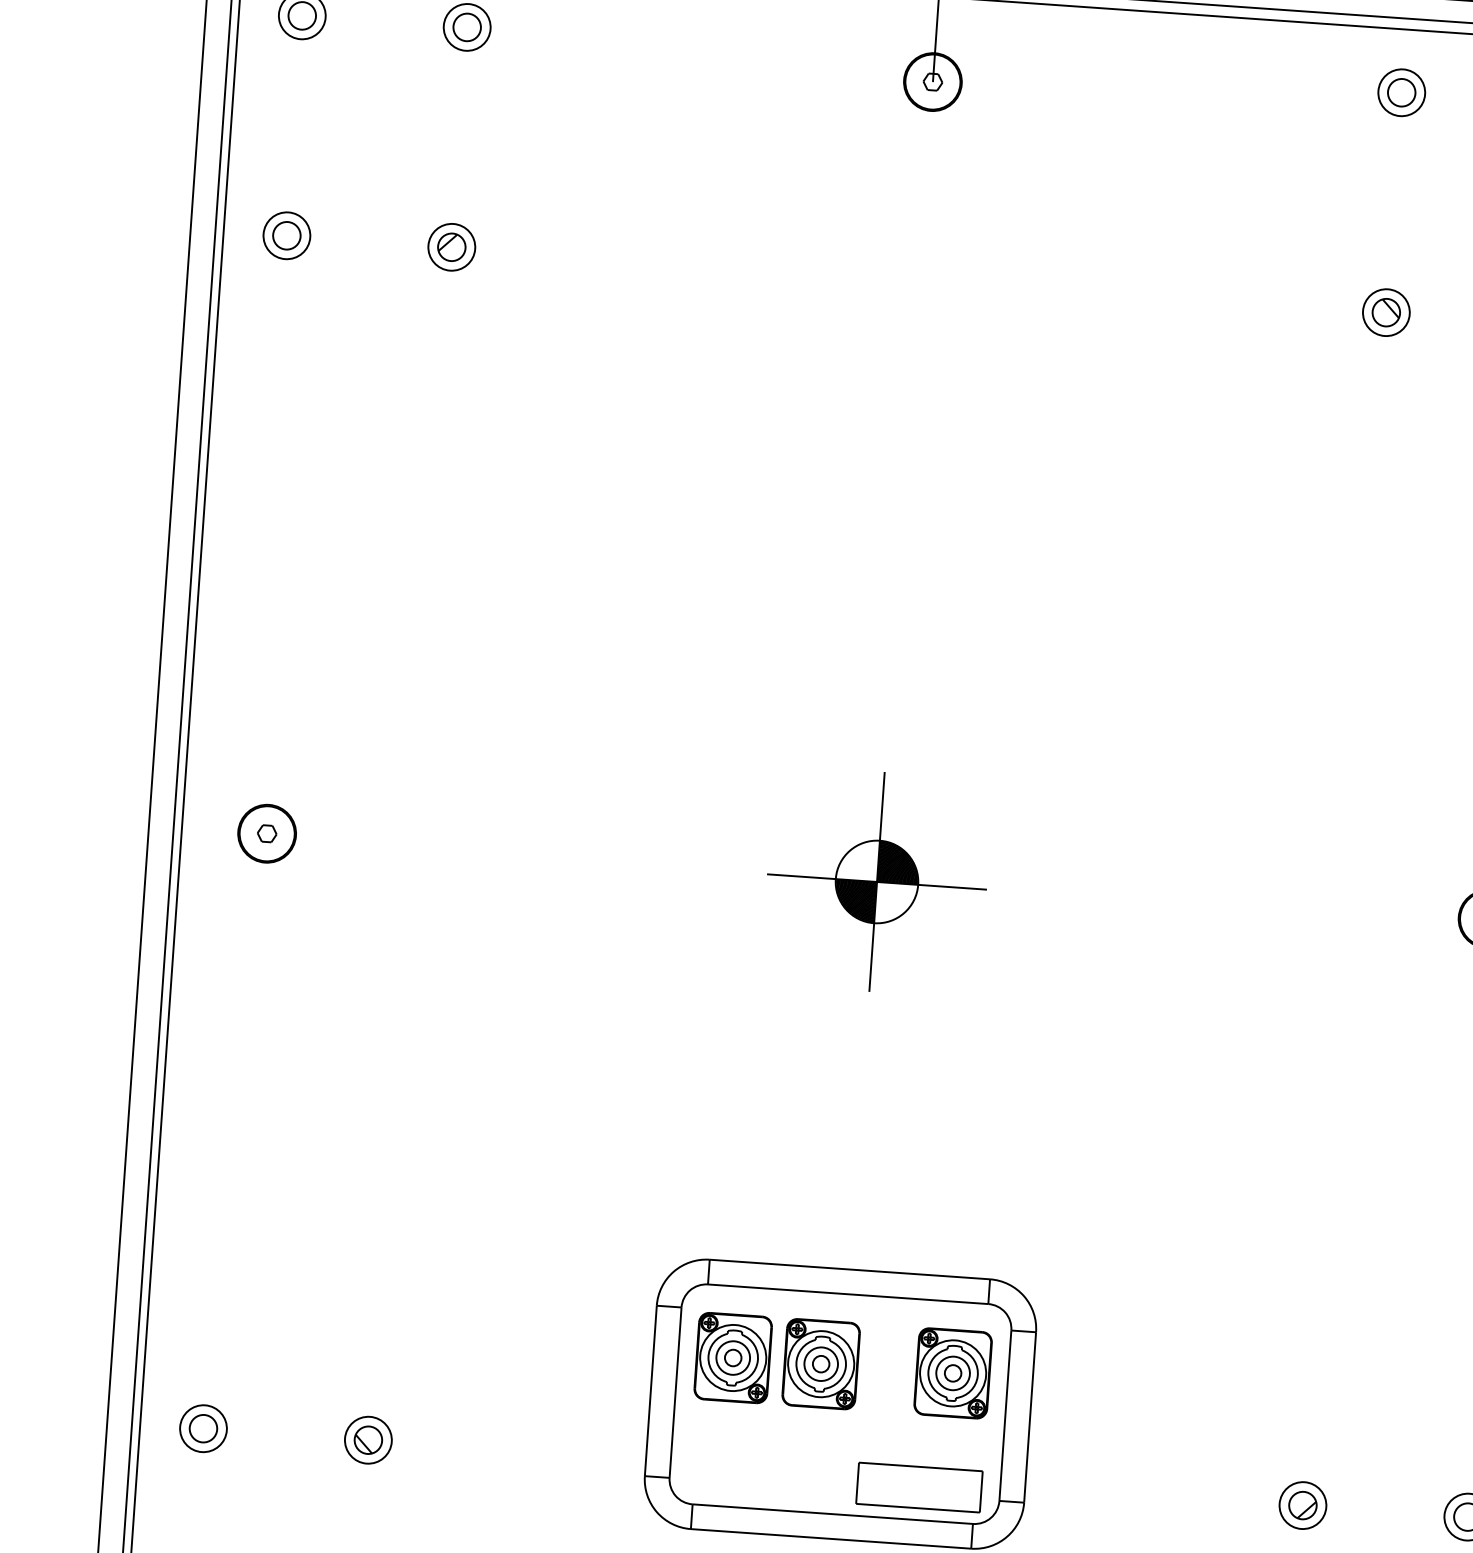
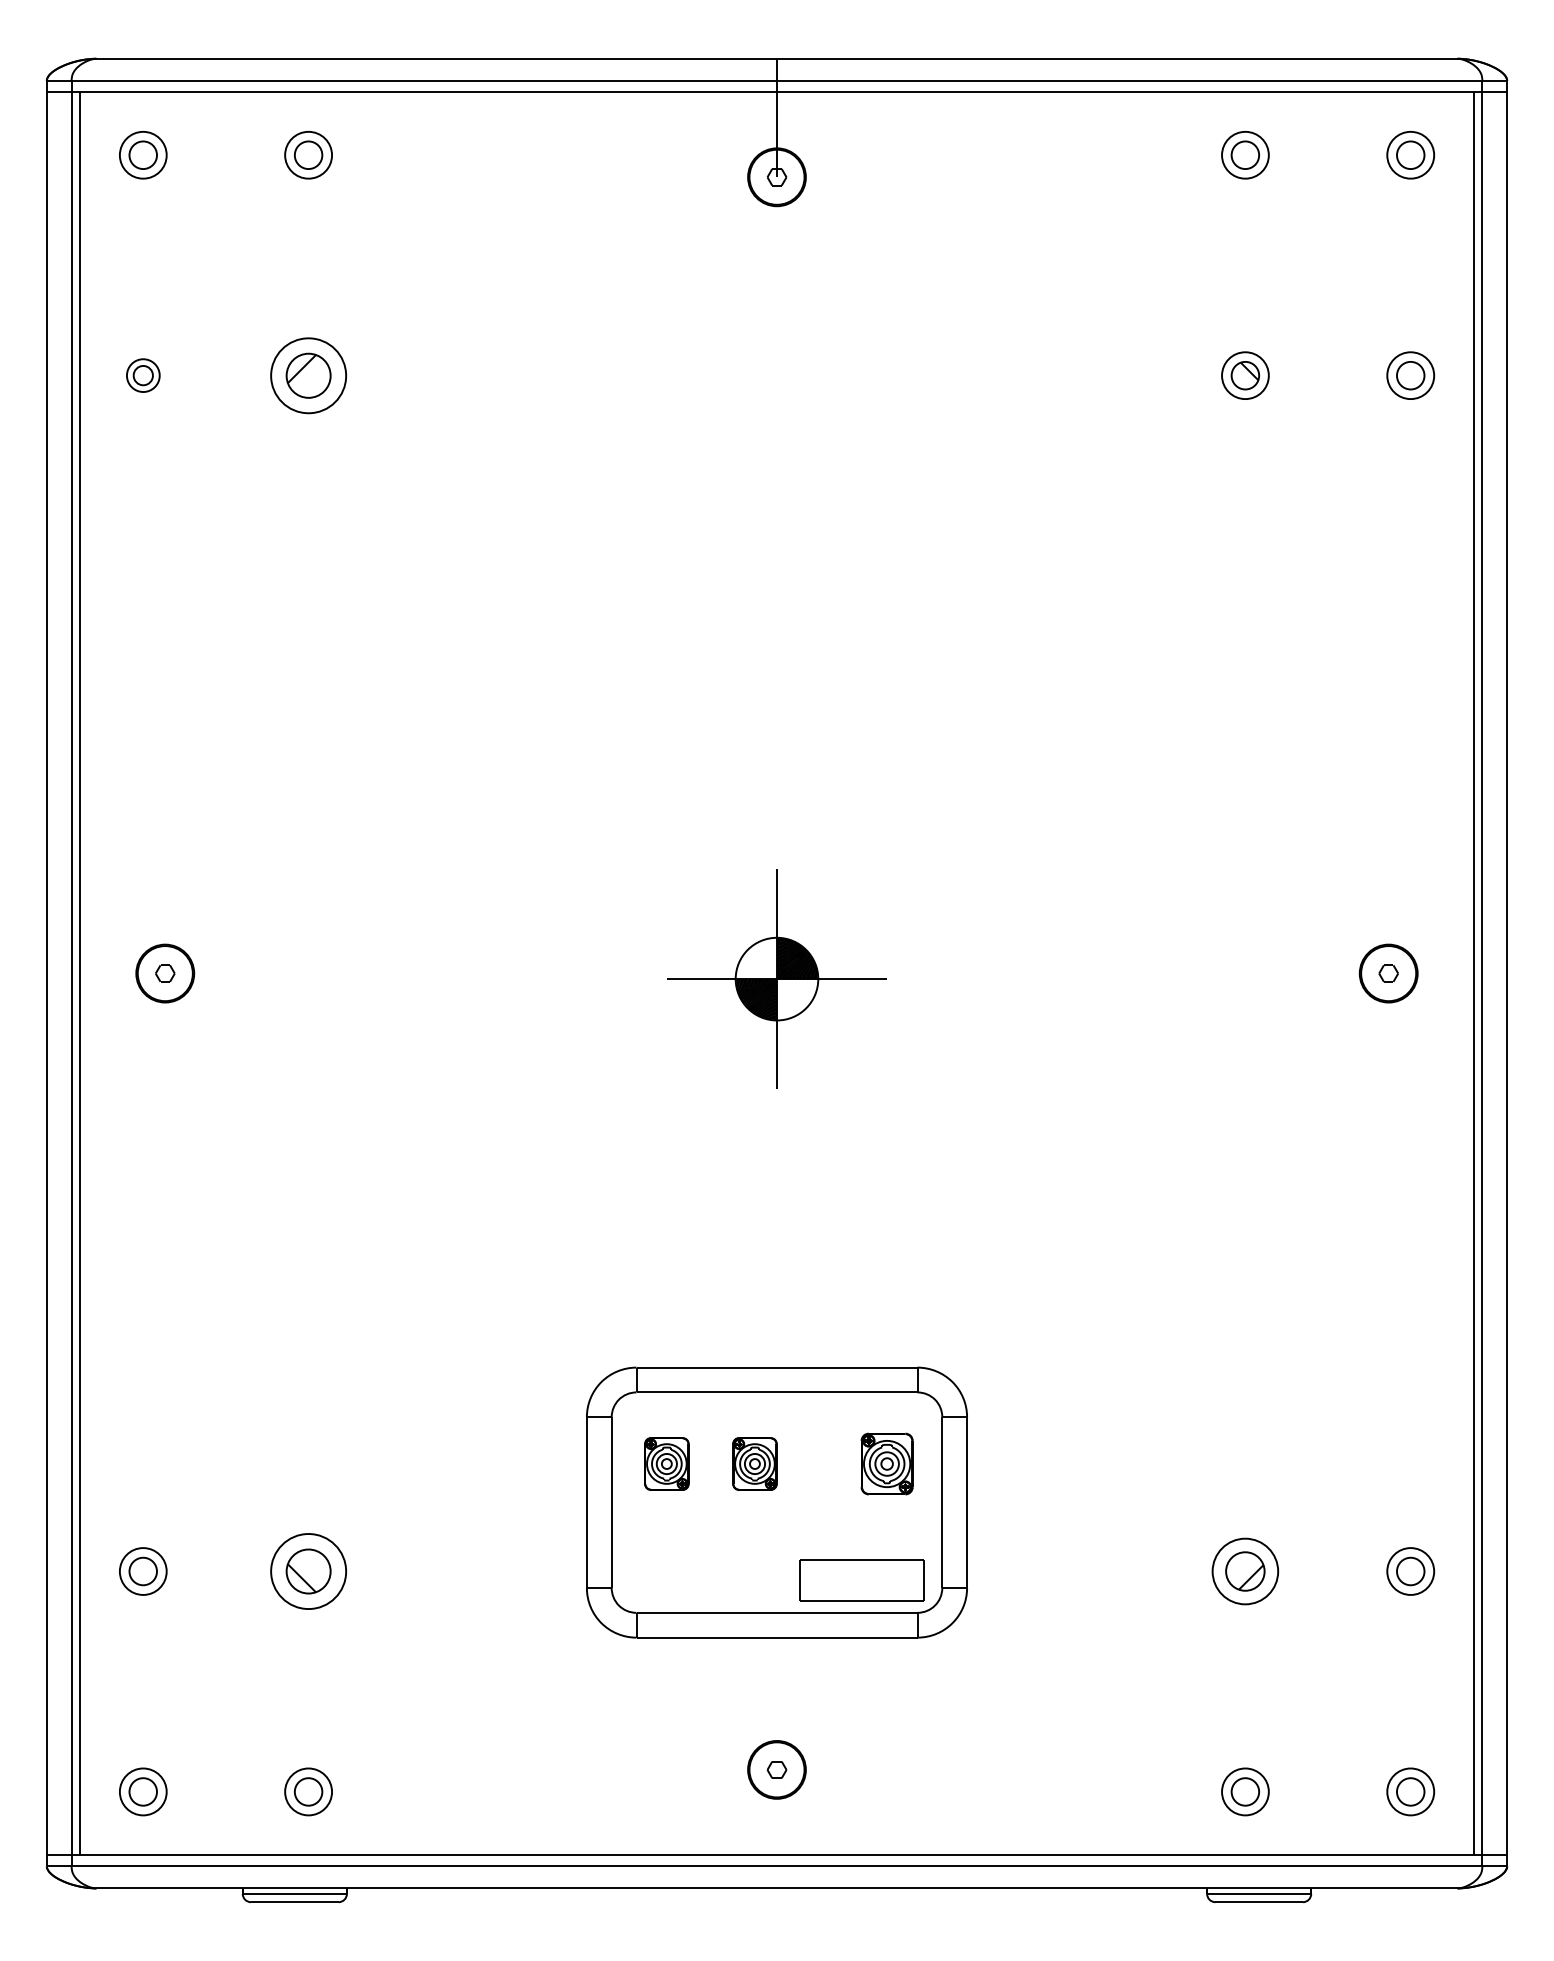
part: (287, 235) -> (143, 375), size x0.7
part: (451, 247) -> (308, 375), size x1.6
part: (732, 1357) -> (666, 1463), size x0.6
part: (820, 1363) -> (754, 1463), size x0.6
part: (952, 1372) -> (886, 1463), size x0.7
part: (368, 1440) -> (308, 1571), size x1.6
part: (1303, 1505) -> (1245, 1571), size x1.4

